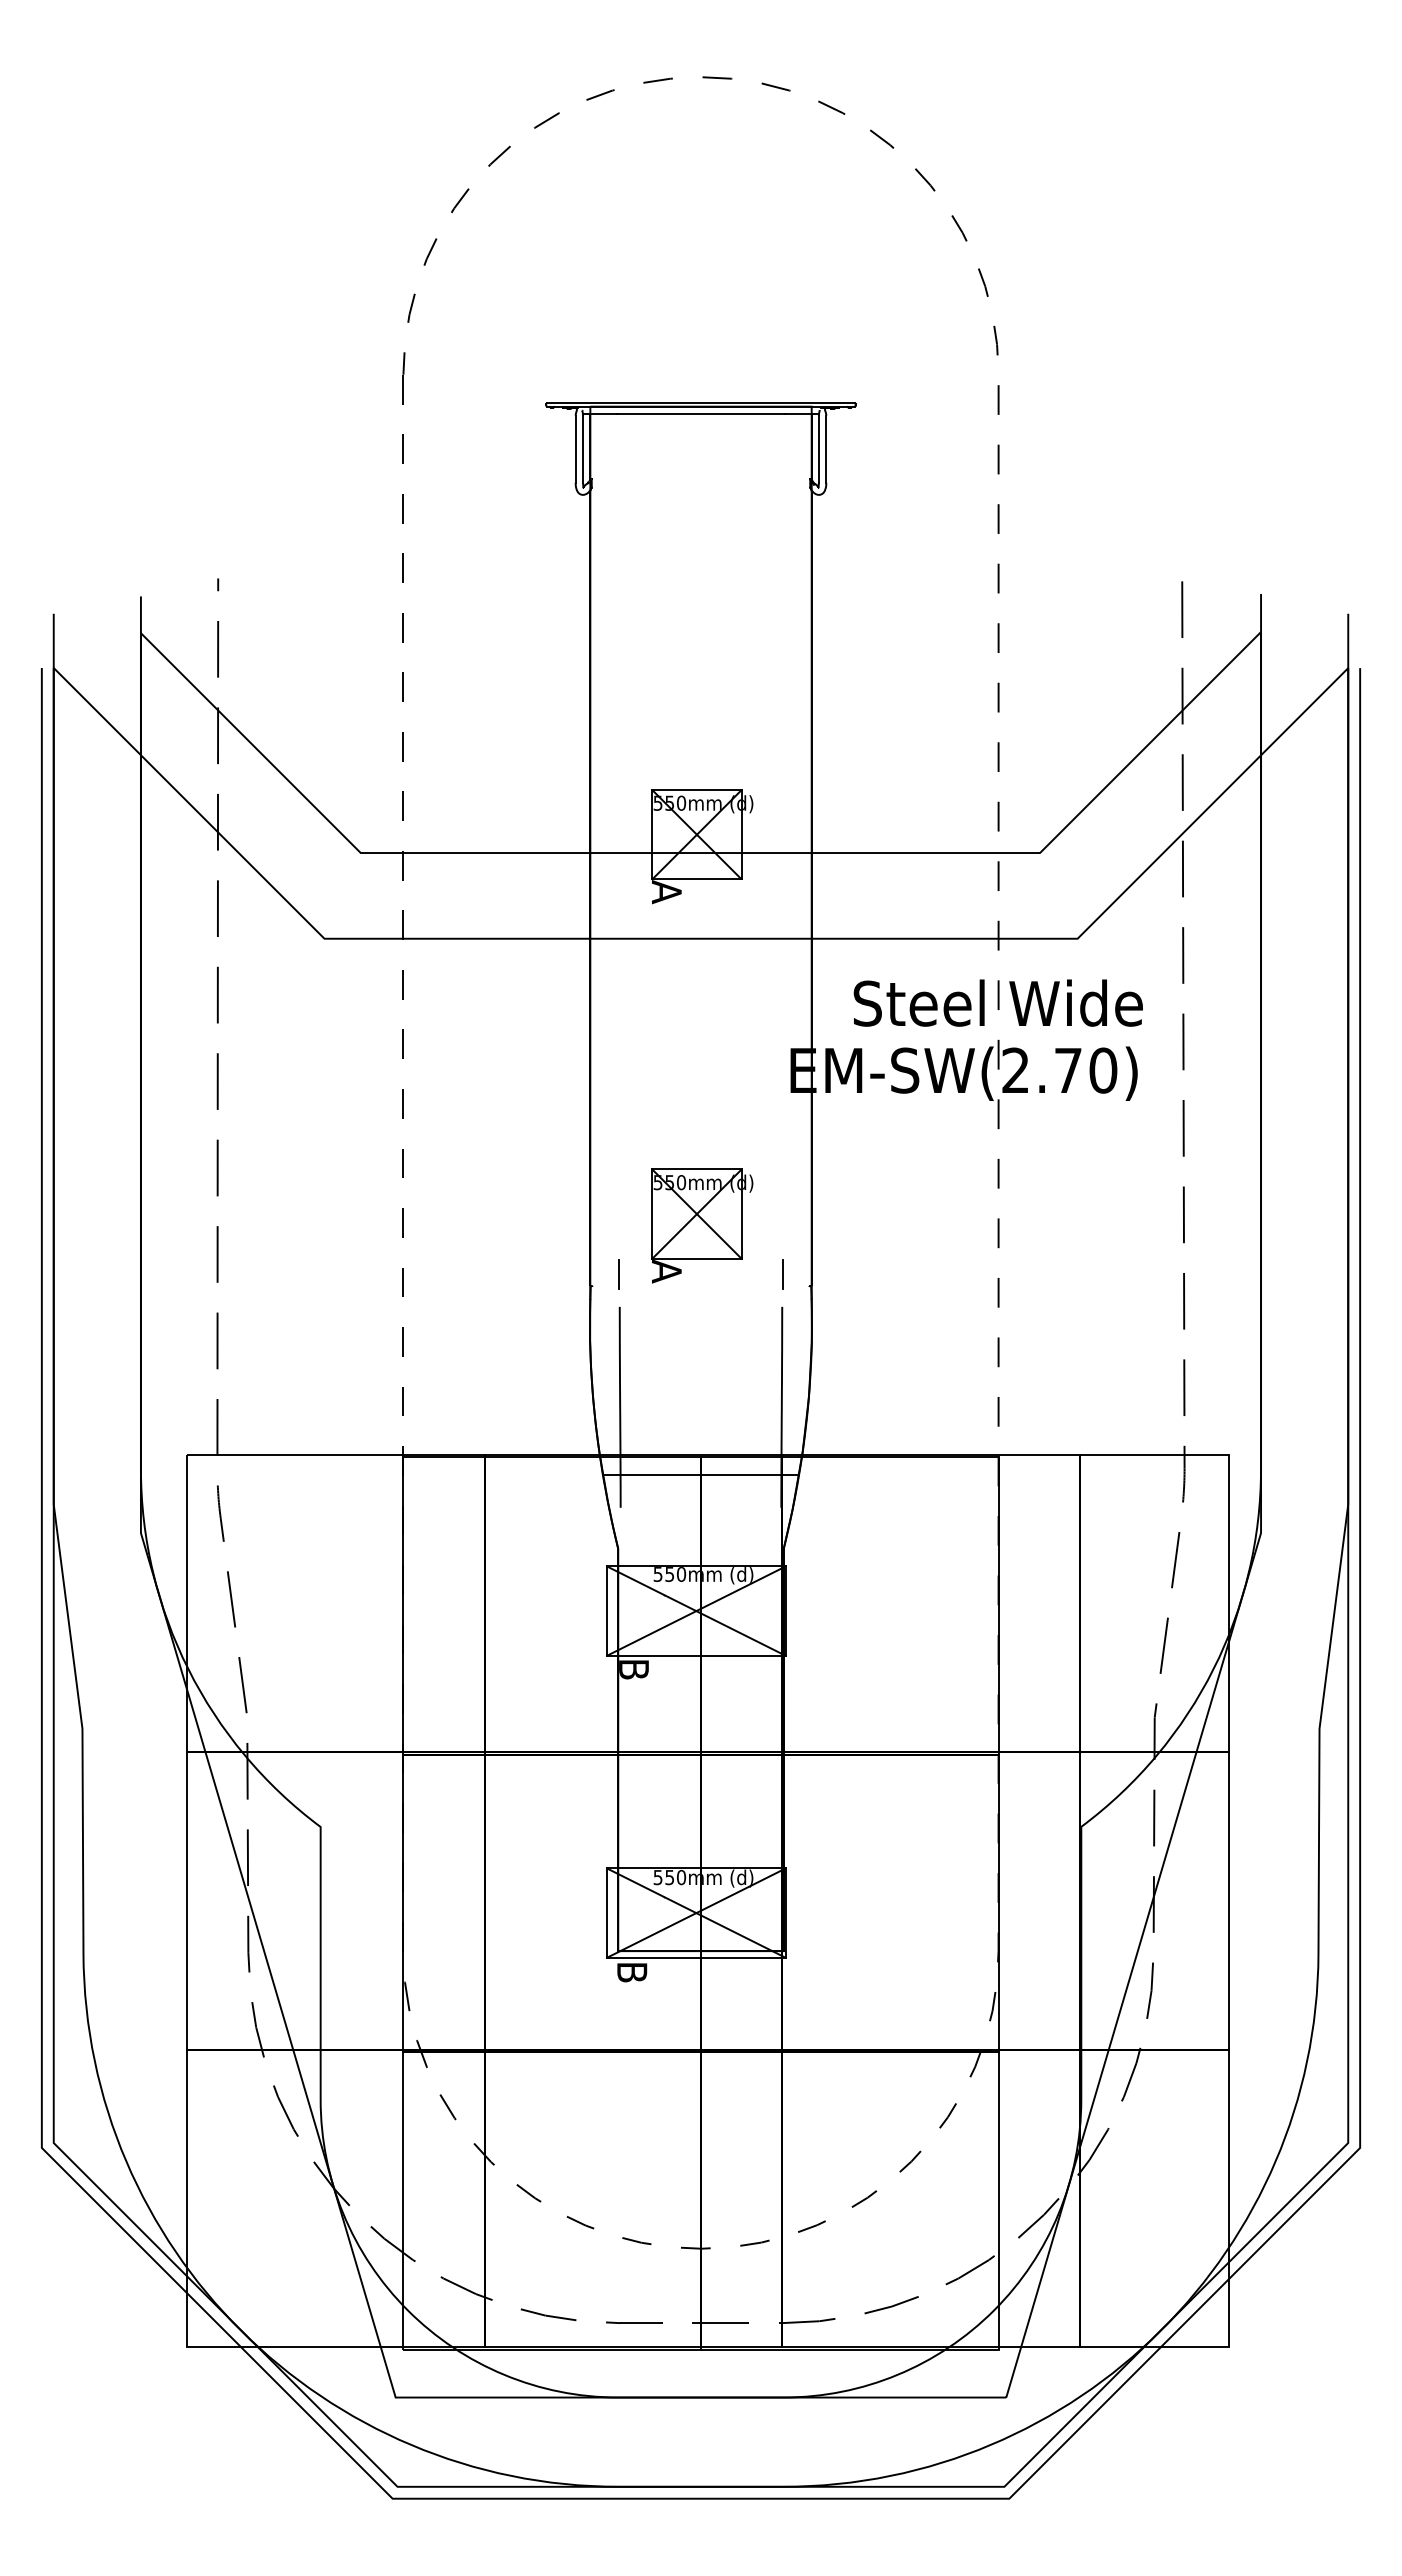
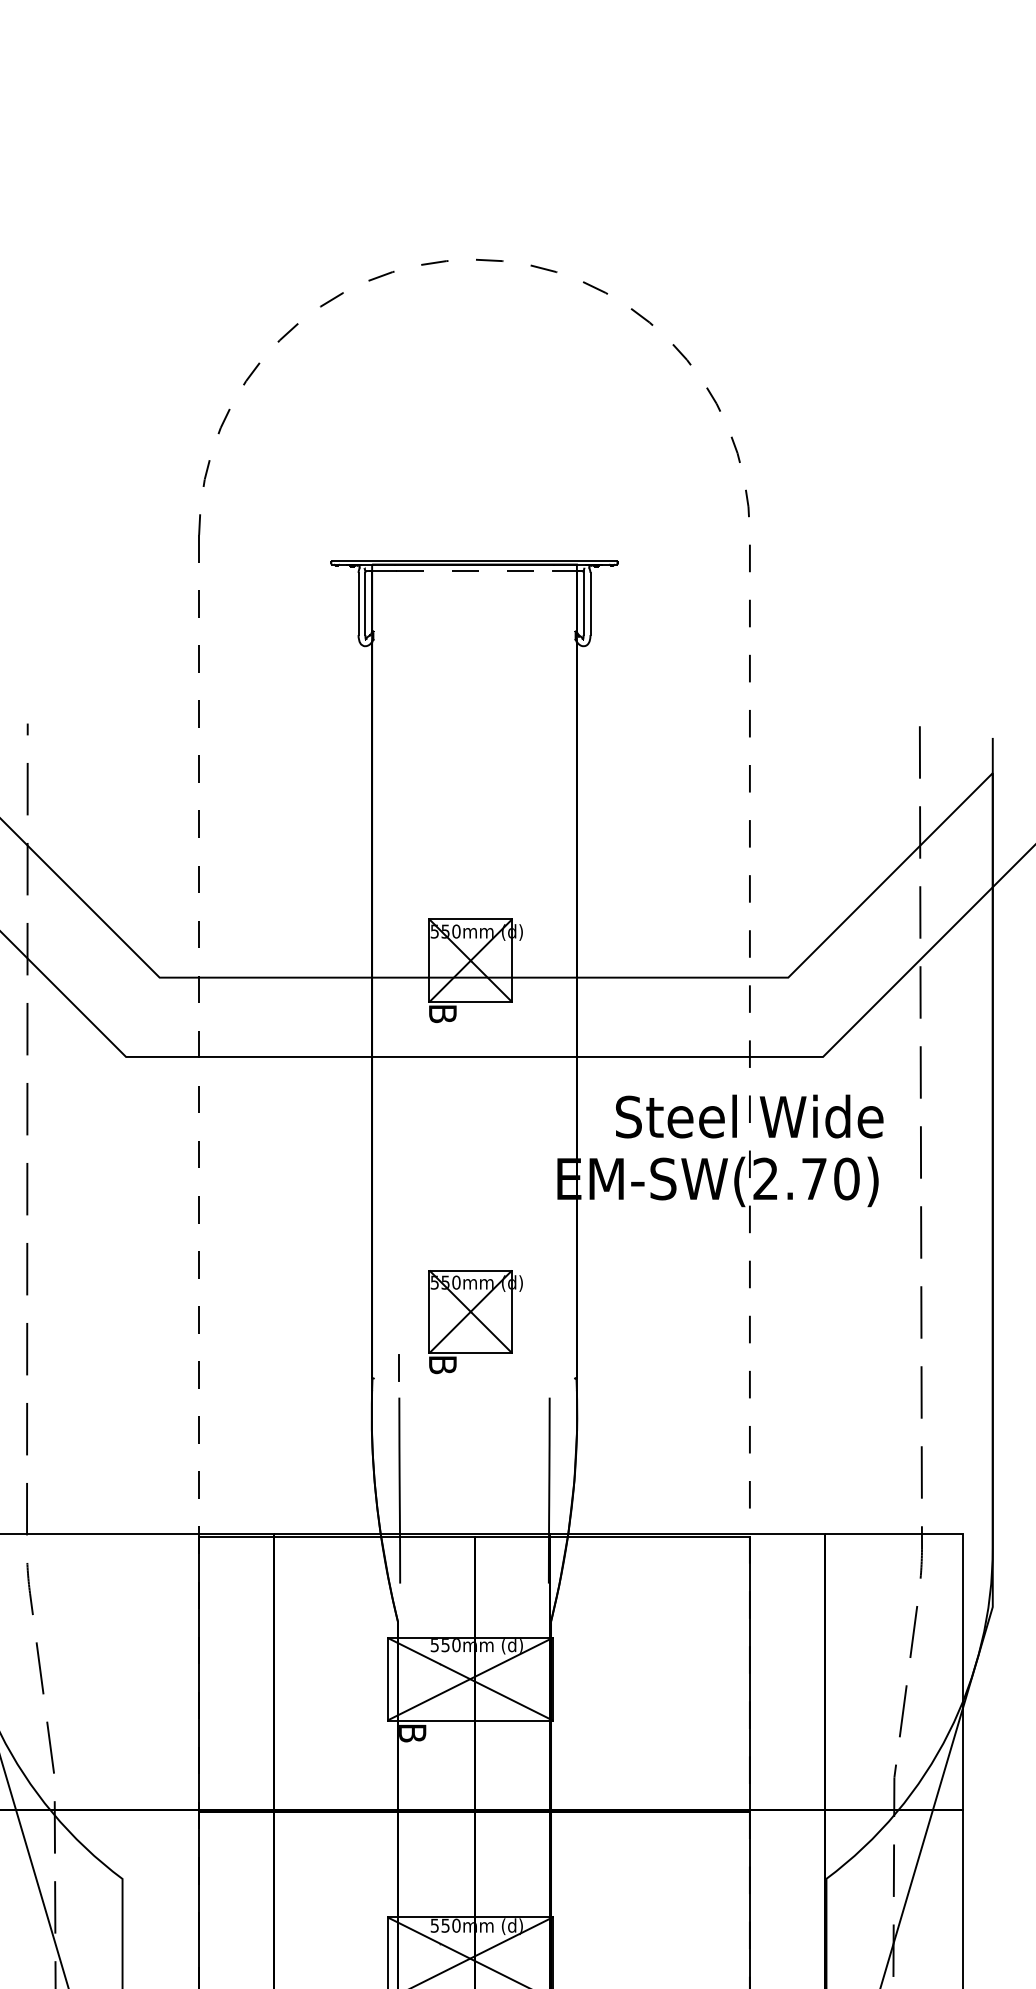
line: (701, 414) -> (474, 571), solid -> dashed
text: (666, 892) -> (442, 1014), A -> B
text: (666, 1271) -> (442, 1364), A -> B
line: (782, 1274) -> (549, 1367), removed
line: (701, 1475) -> (474, 1553), removed

